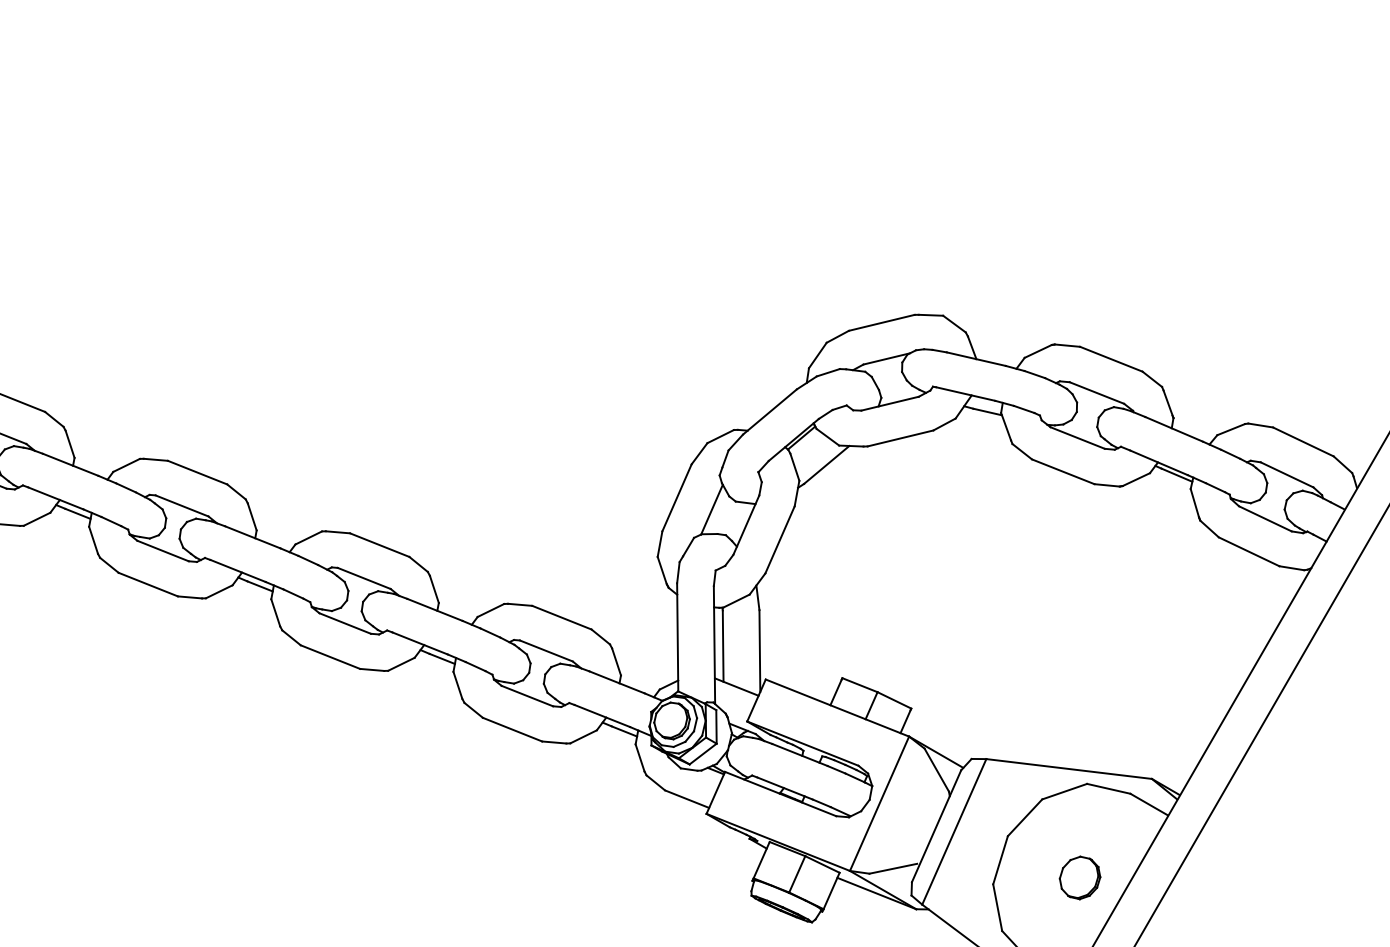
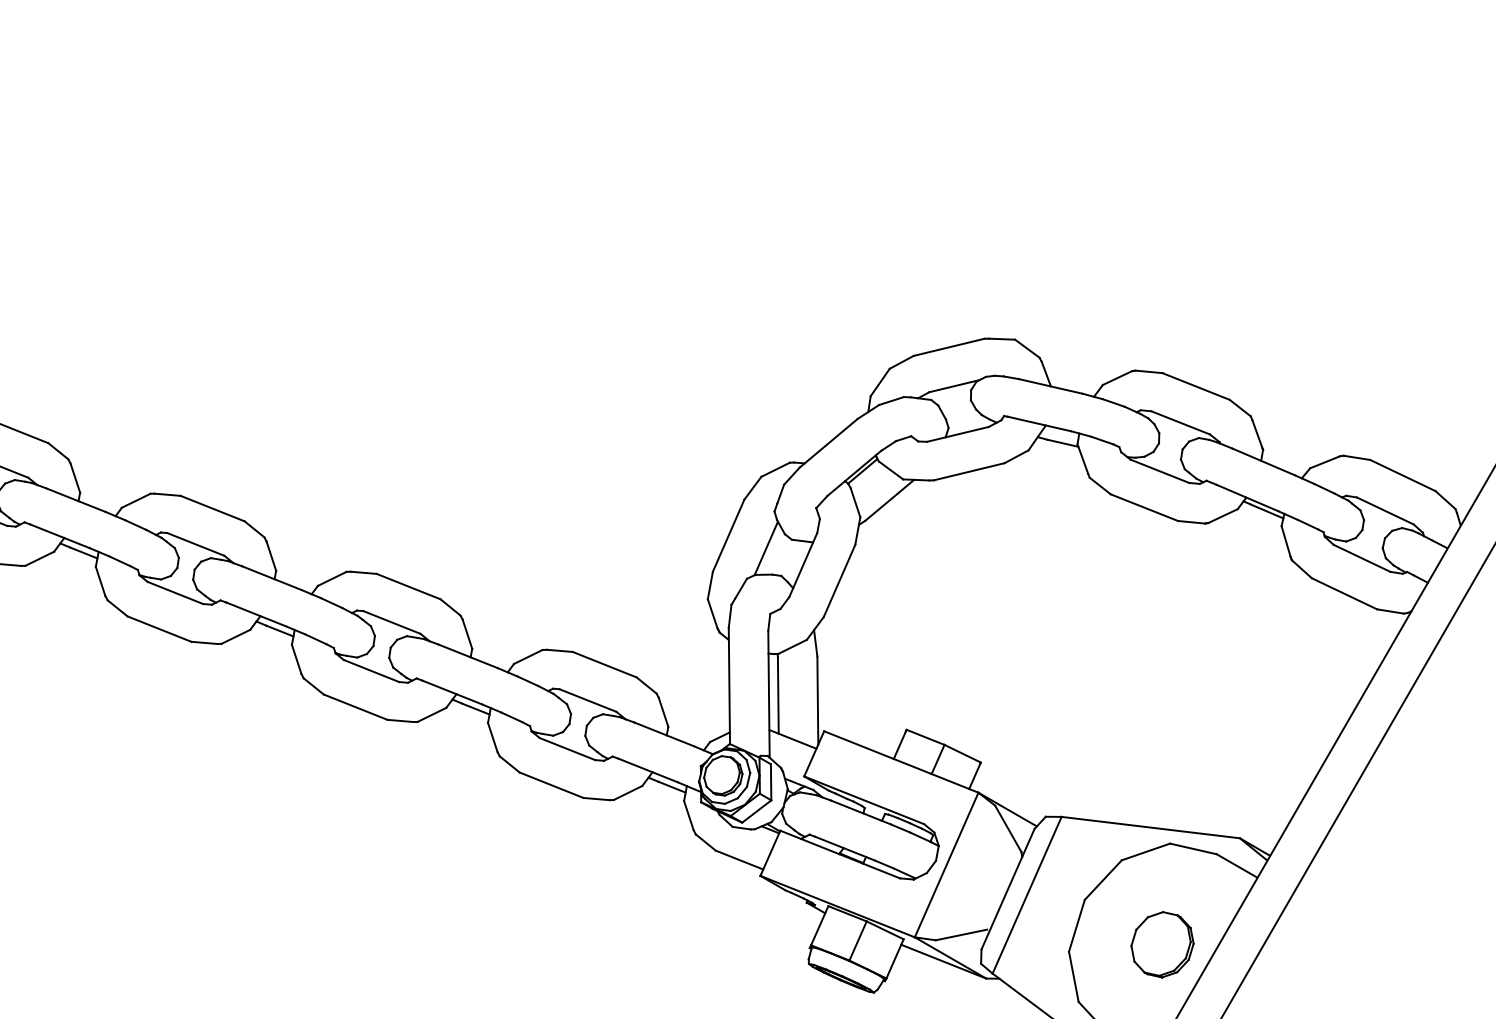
part: (1080, 877) -> (1162, 944), size x1.43

